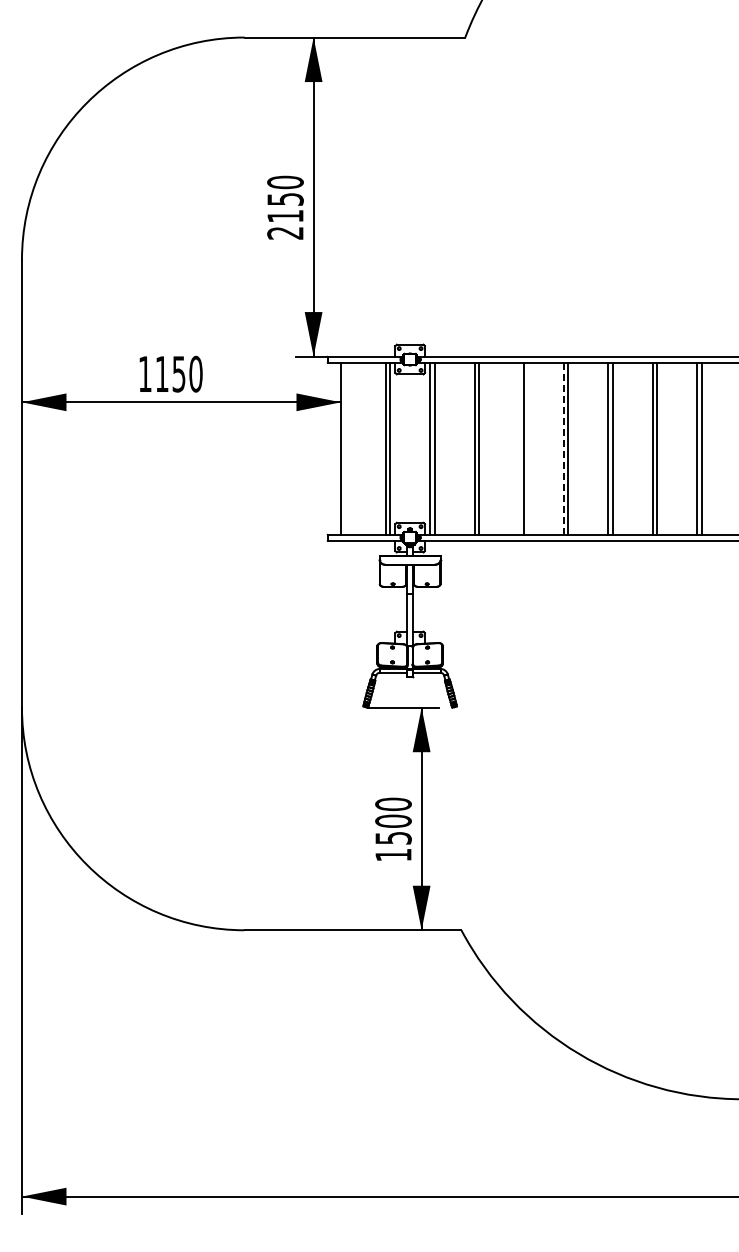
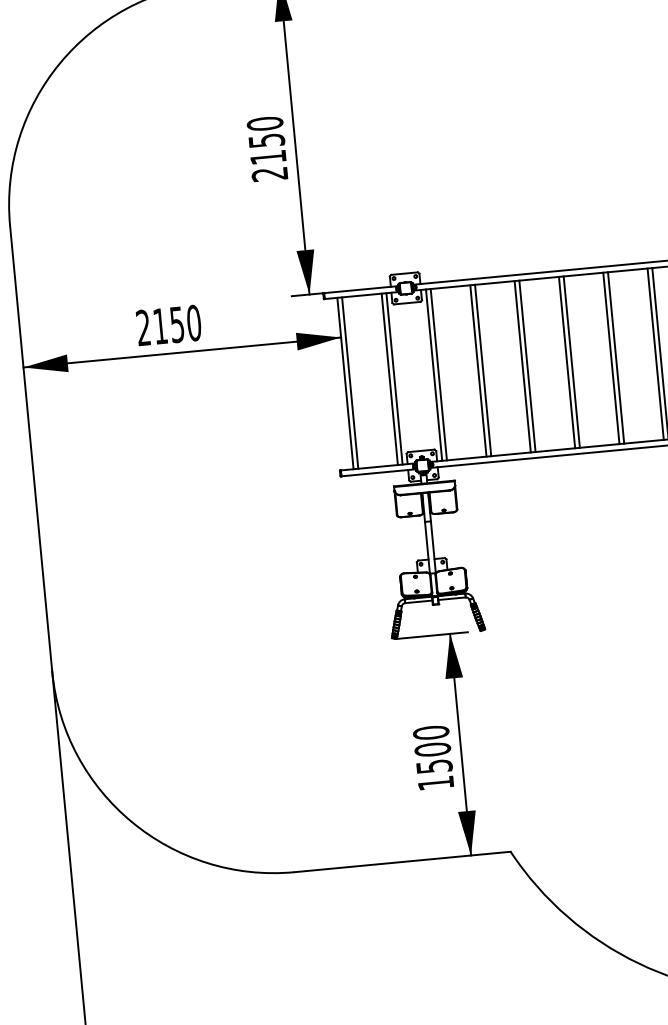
text: (144, 373) -> (142, 327), 1150 -> 2150
line: (345, 448) -> (349, 383), added
line: (519, 448) -> (523, 366), added
line: (563, 449) -> (567, 363), dashed -> solid

